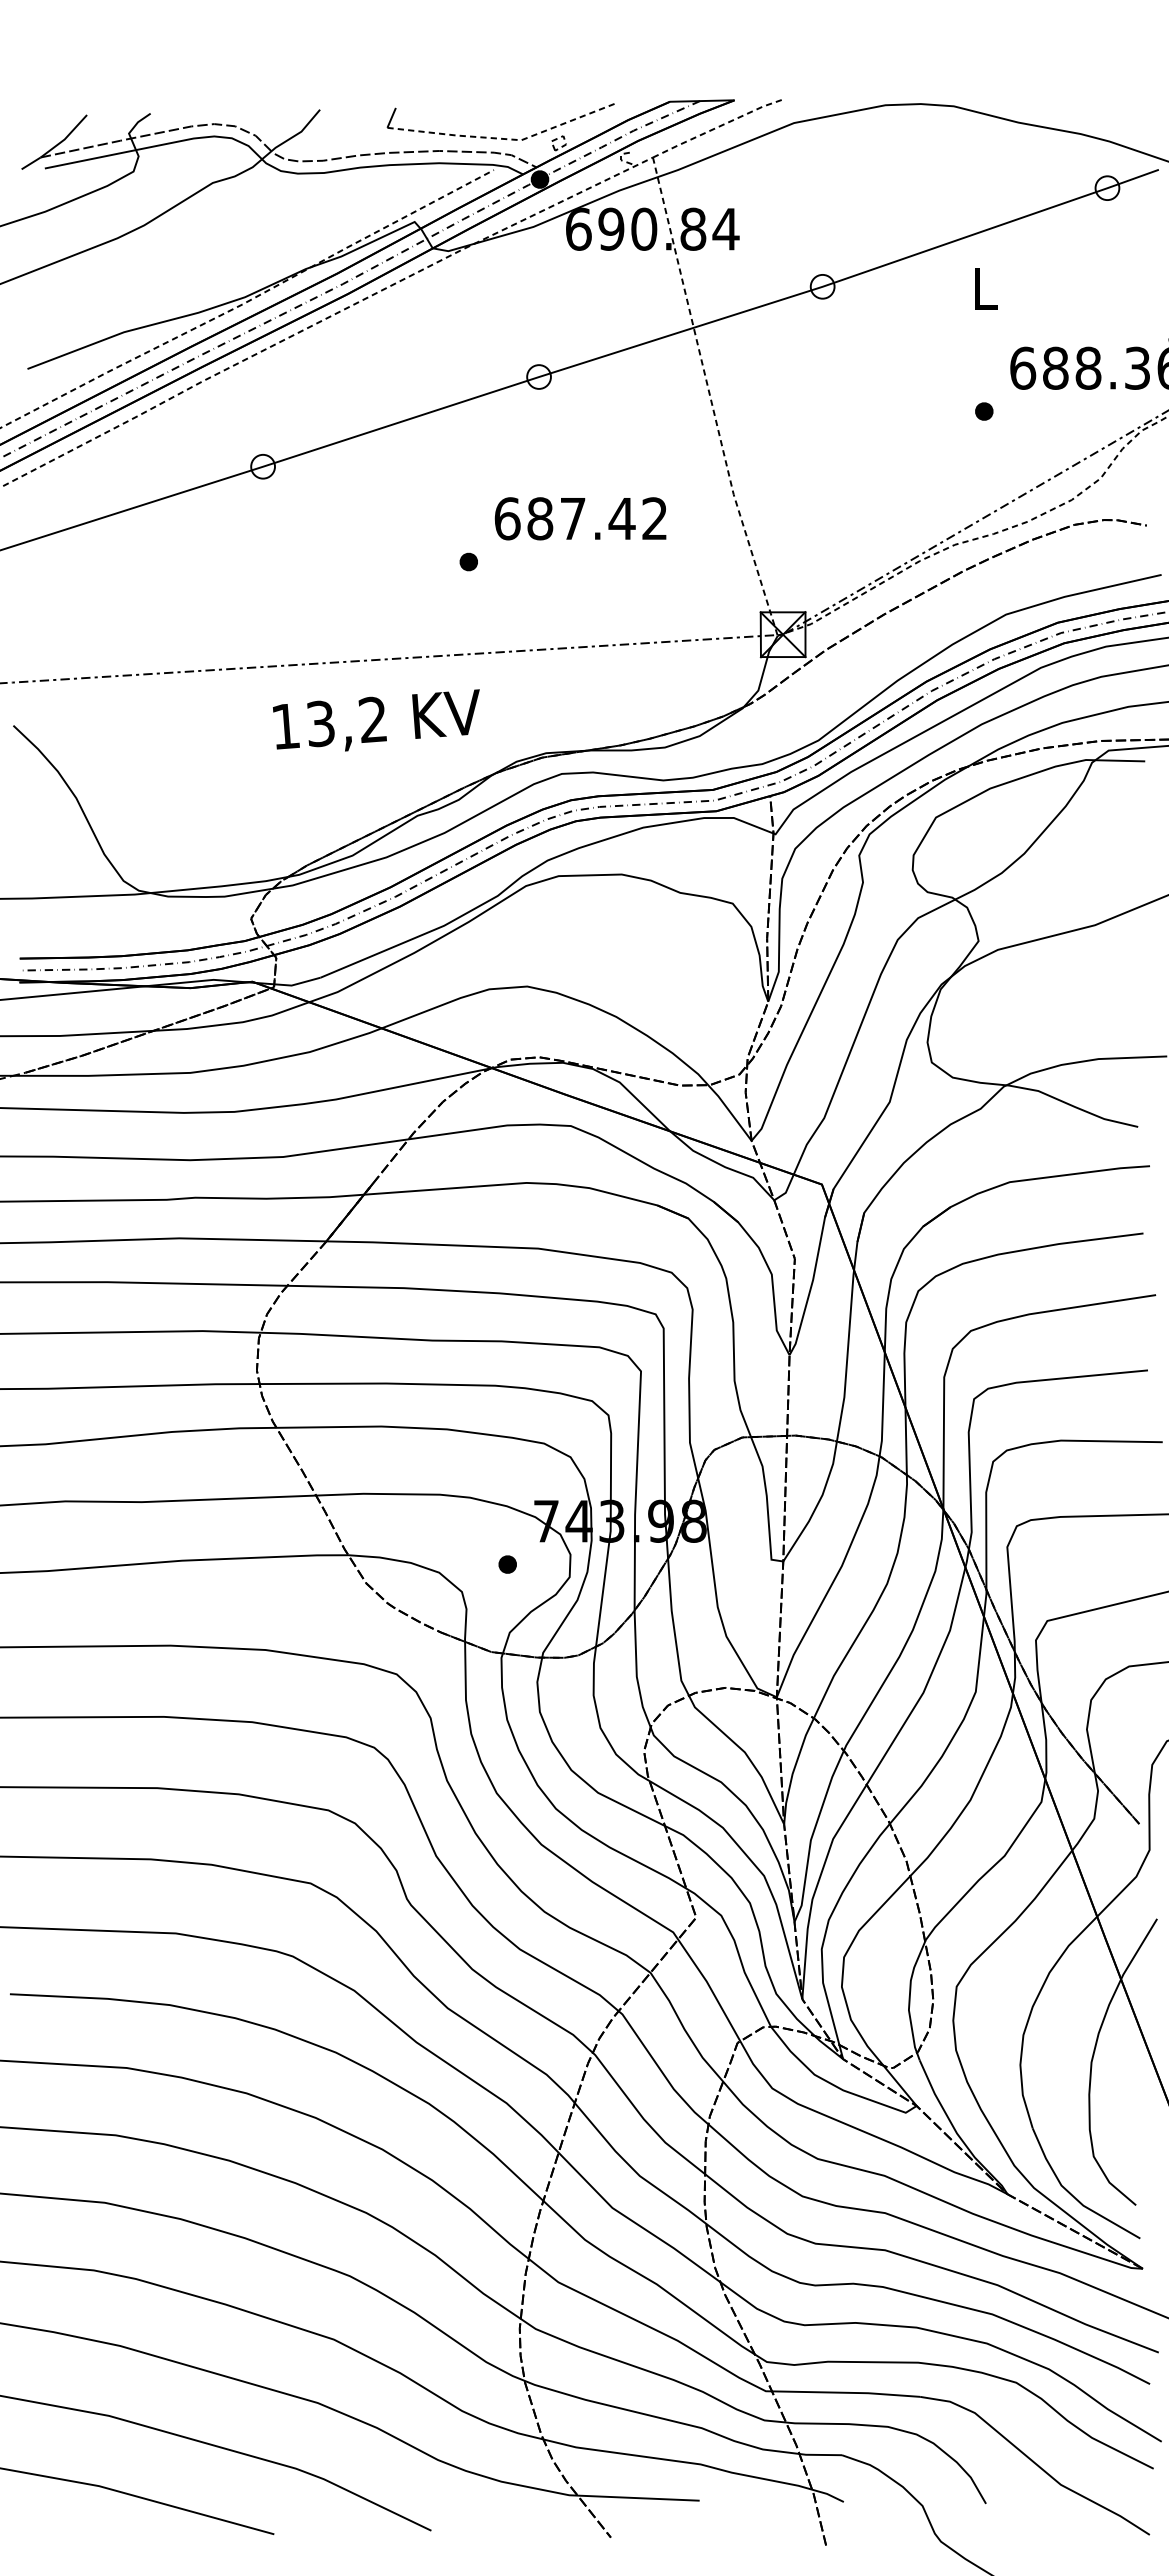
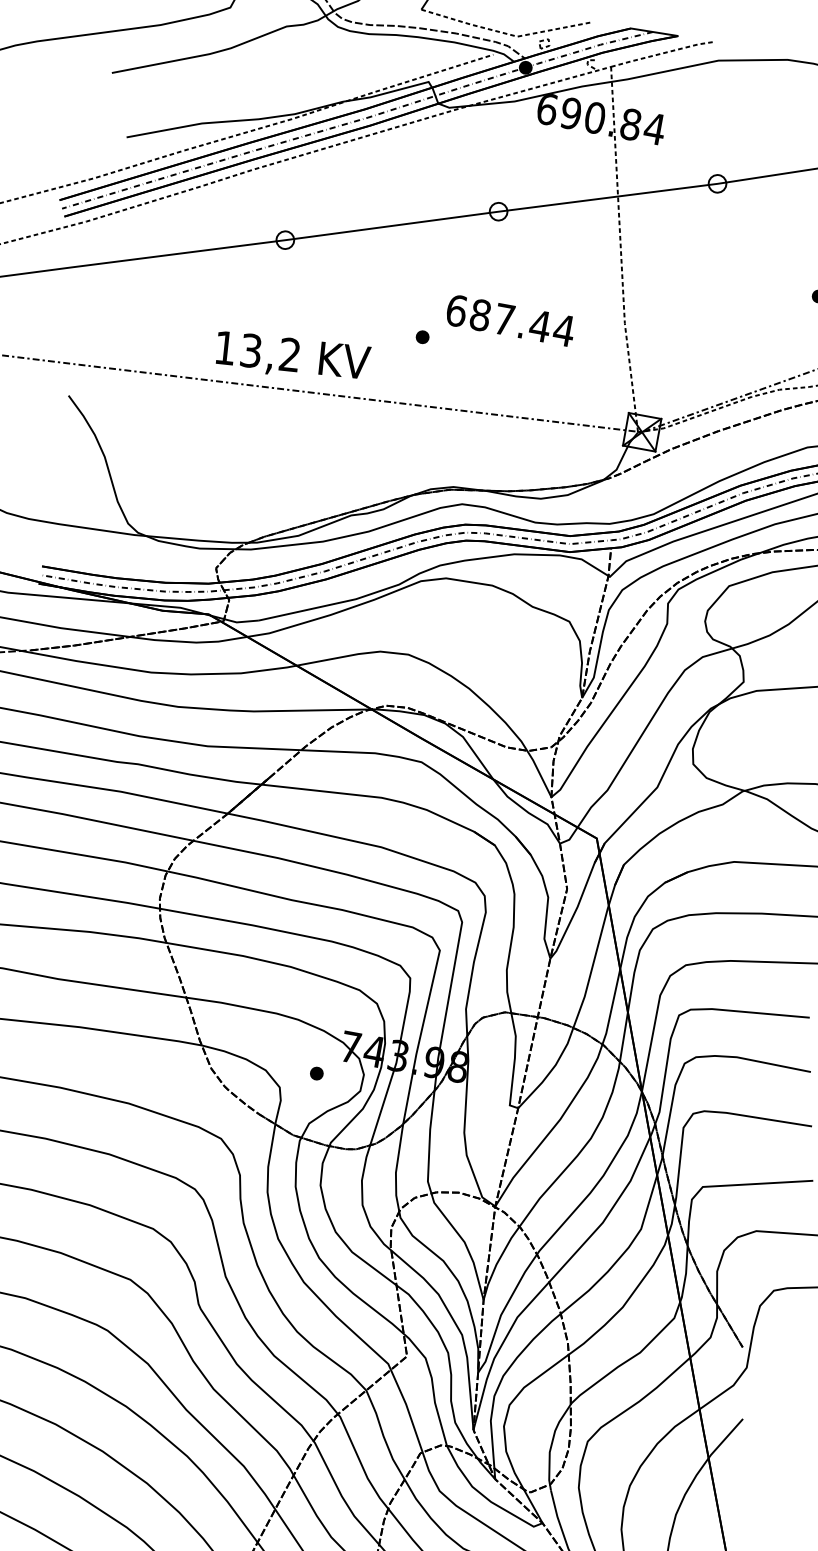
text: (654, 518) -> (563, 330), 687.42 -> 687.44
text: (376, 720) -> (292, 355), moved

